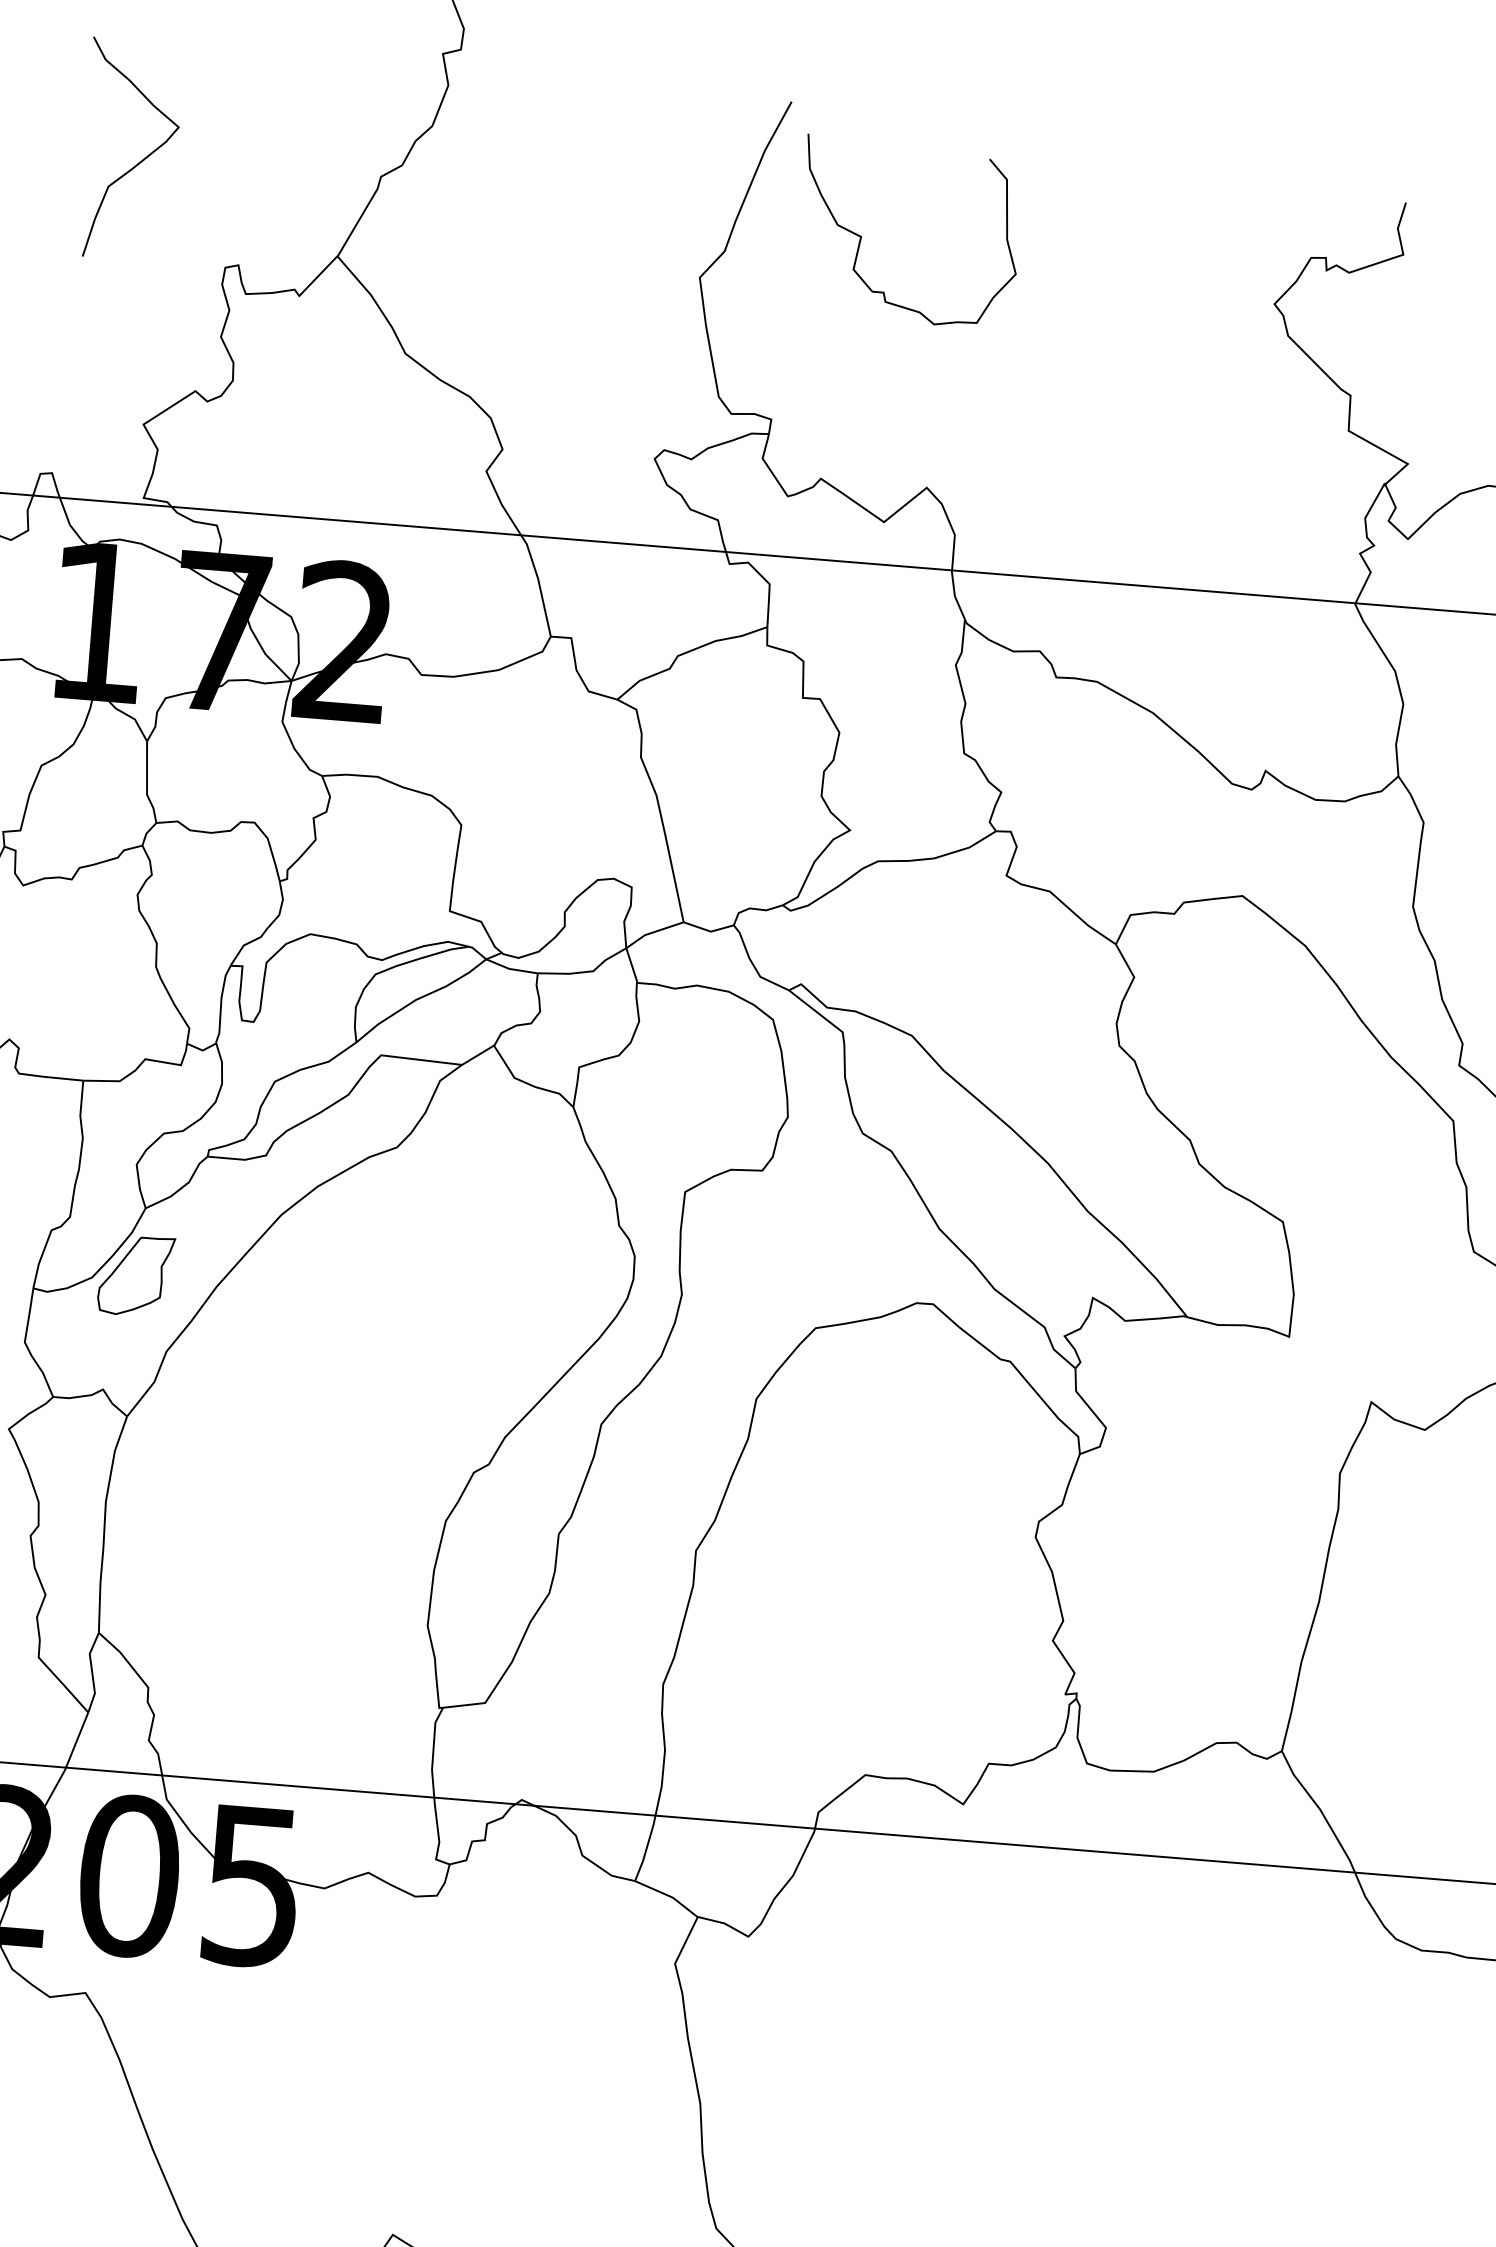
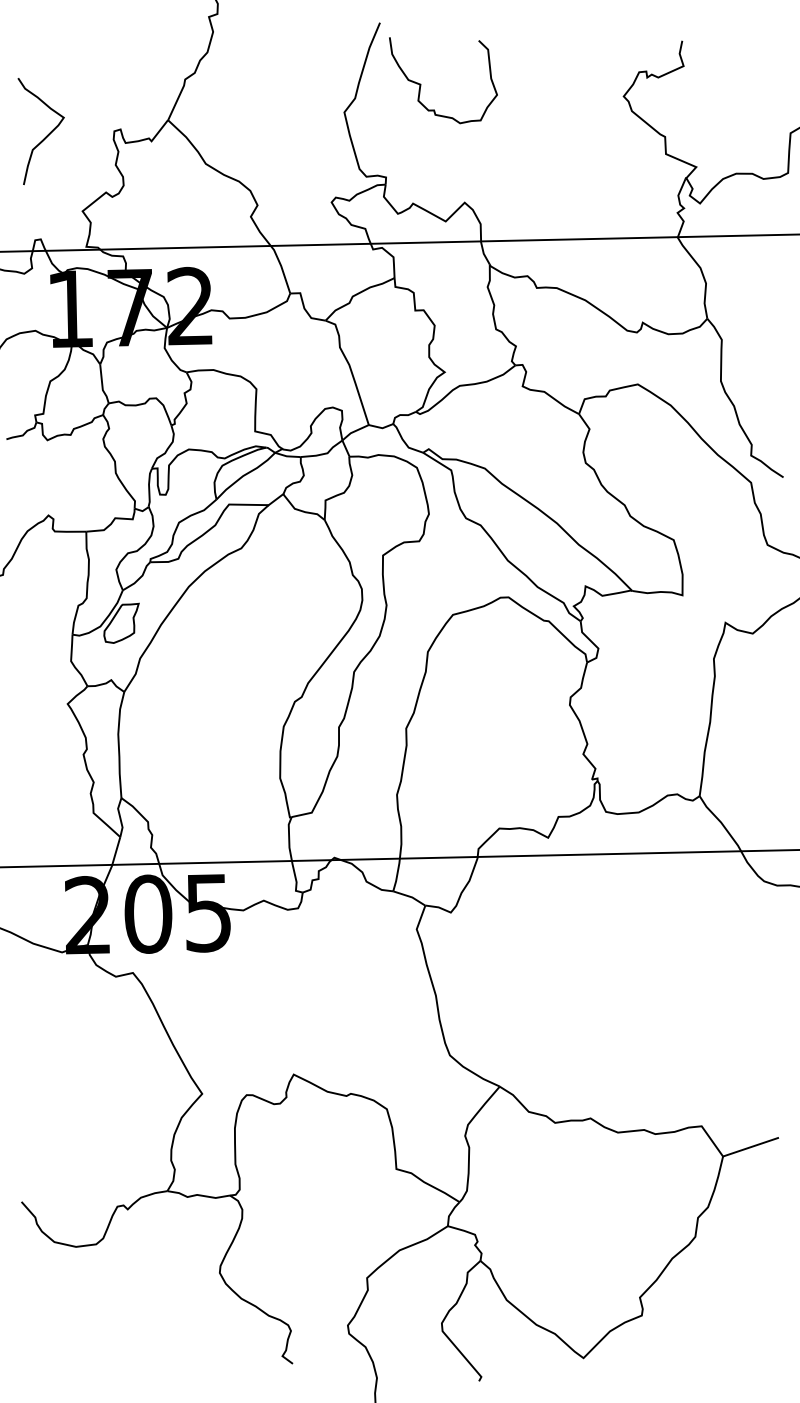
curve: (137, 161) -> (45, 136), moved

